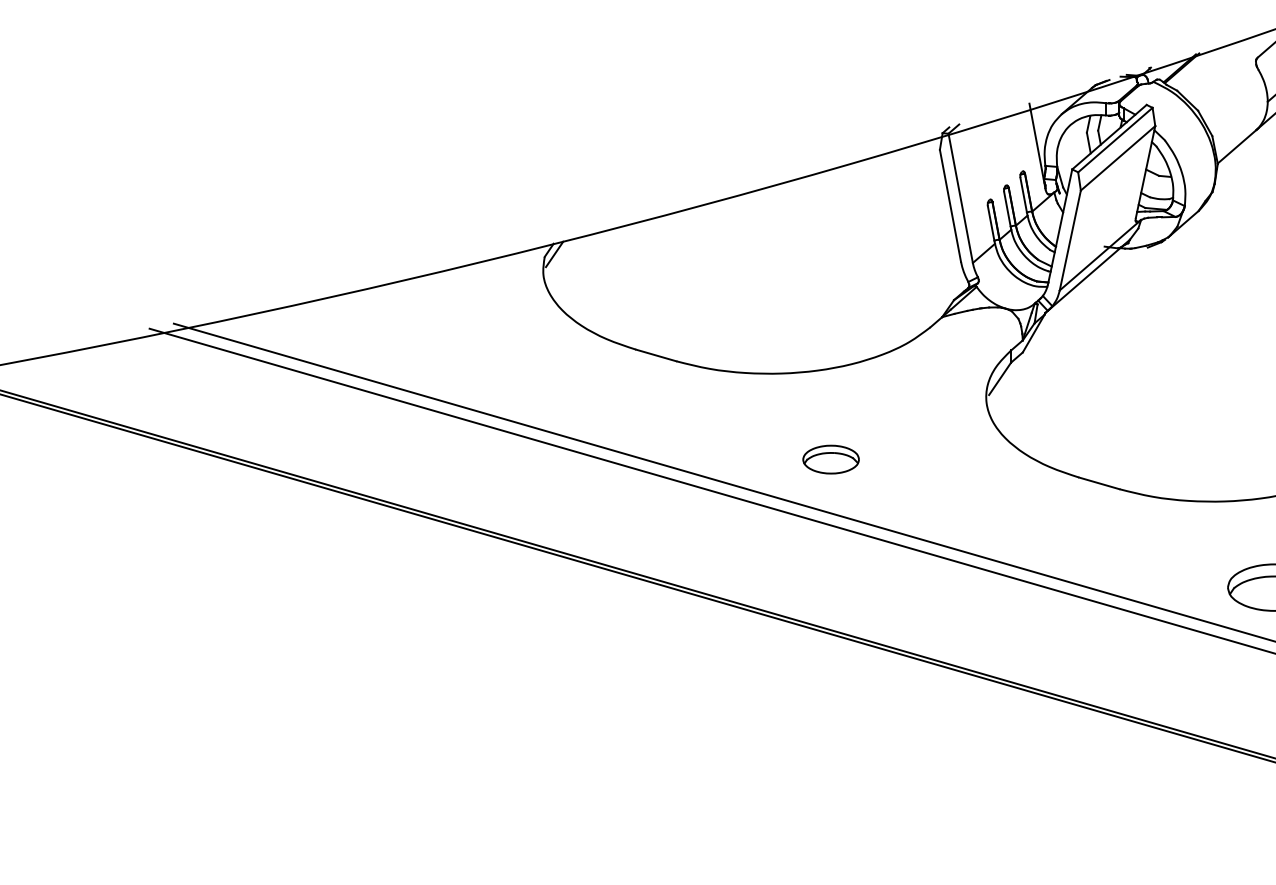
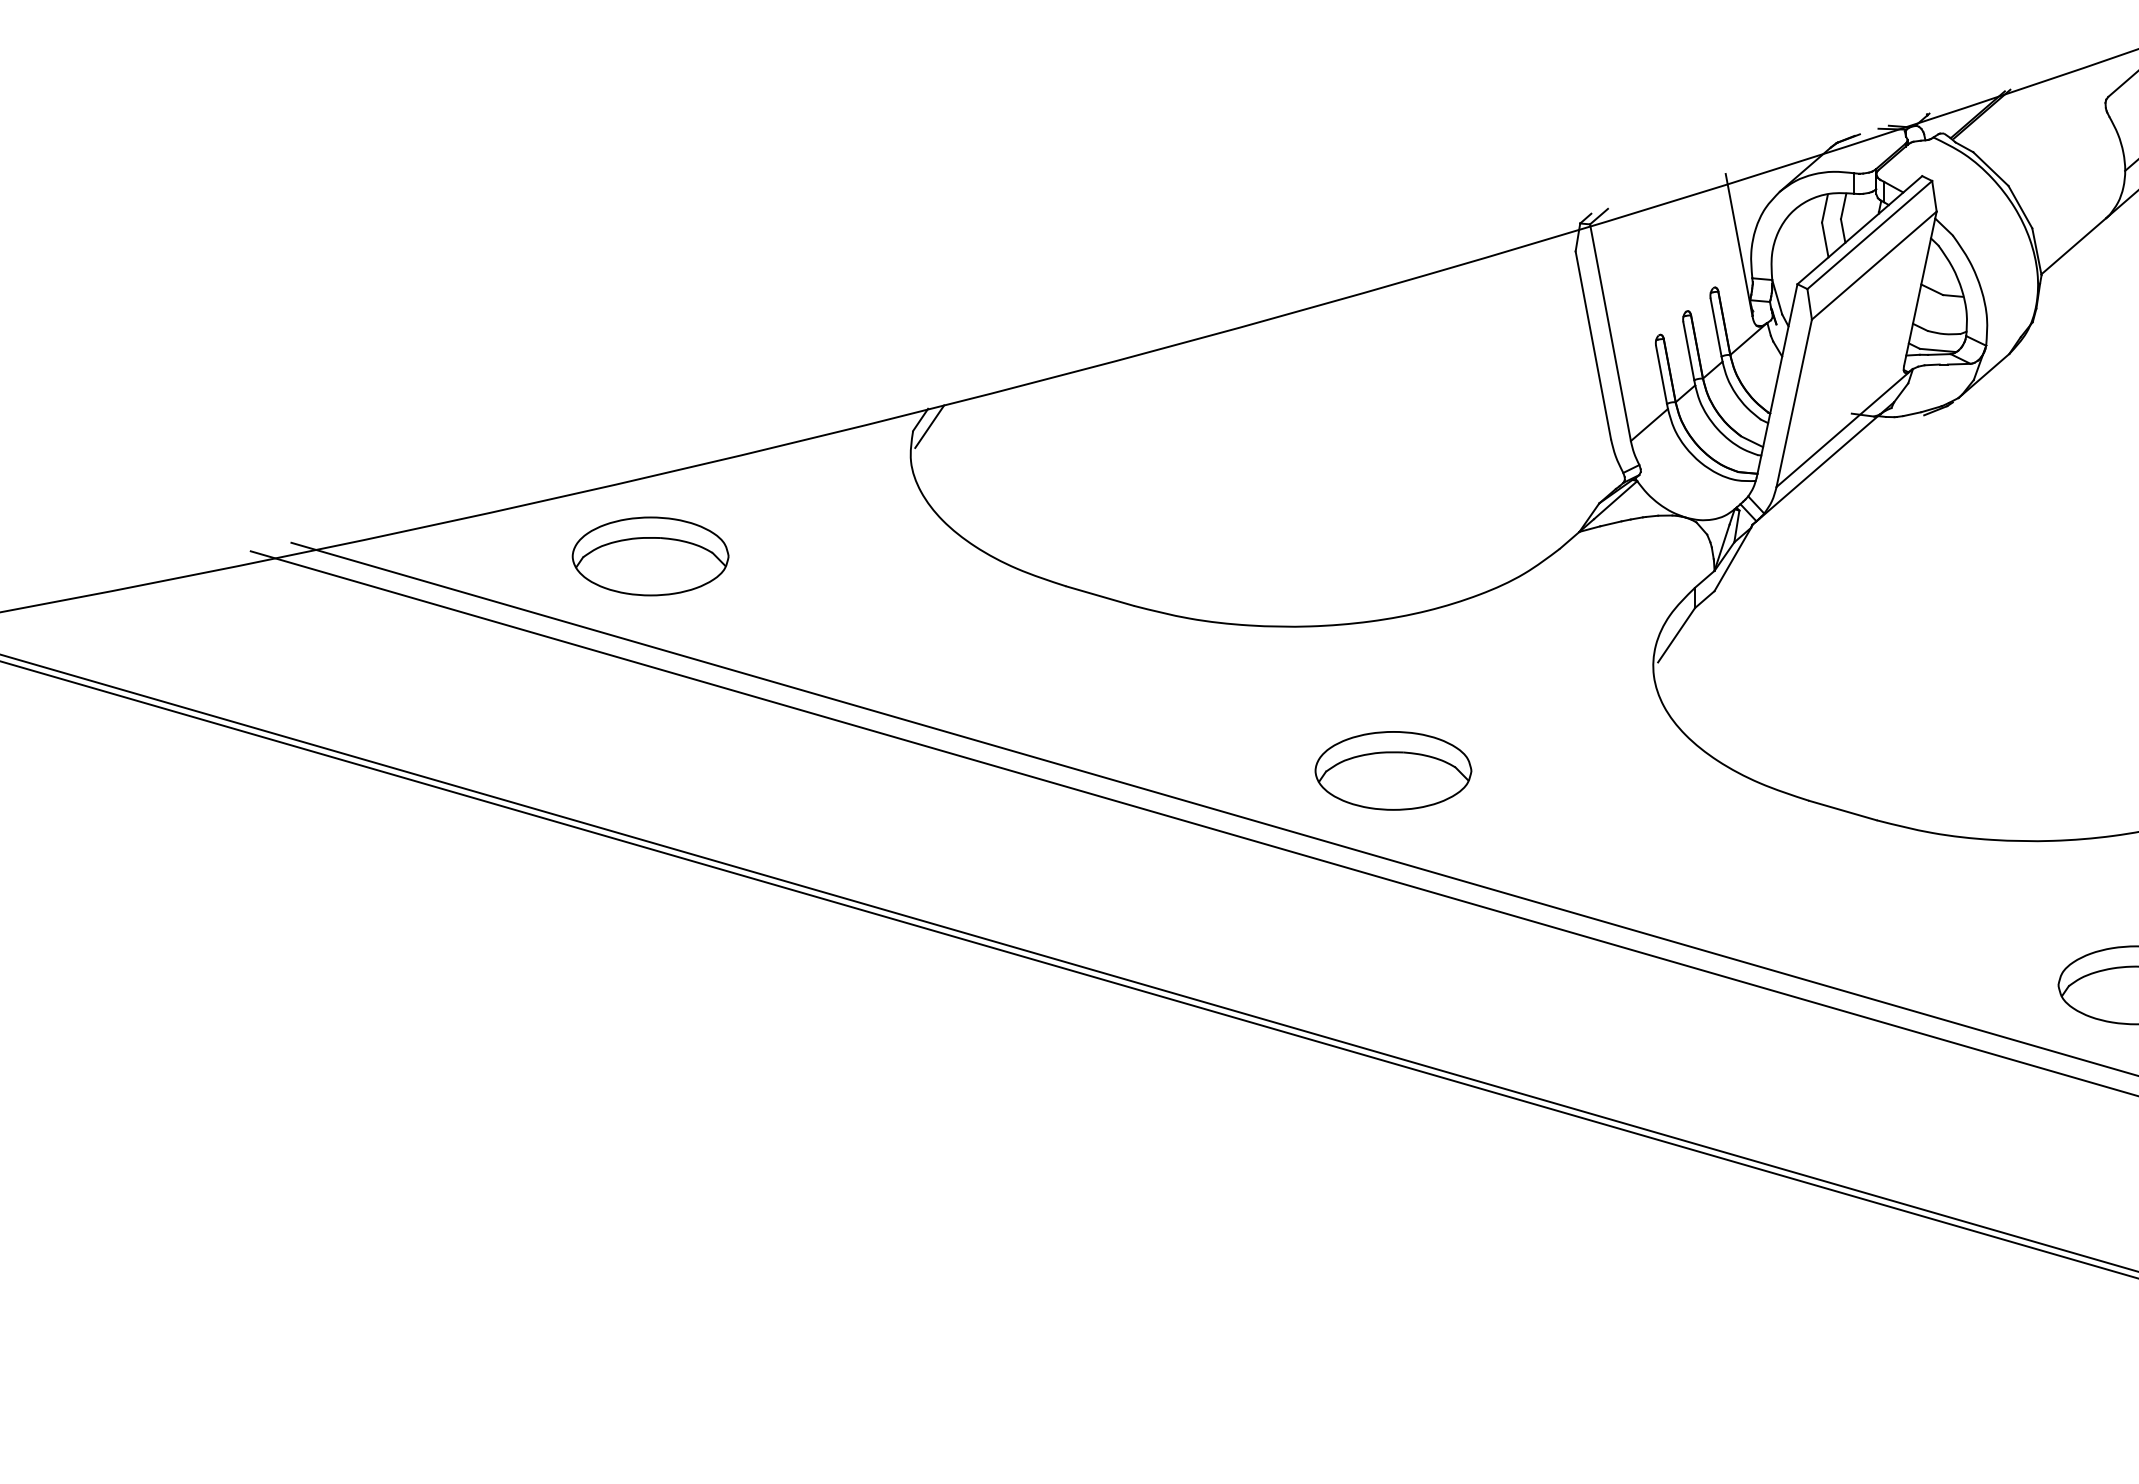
part: (387, 331) -> (649, 555), added
part: (830, 459) -> (1392, 770), size x1.67

